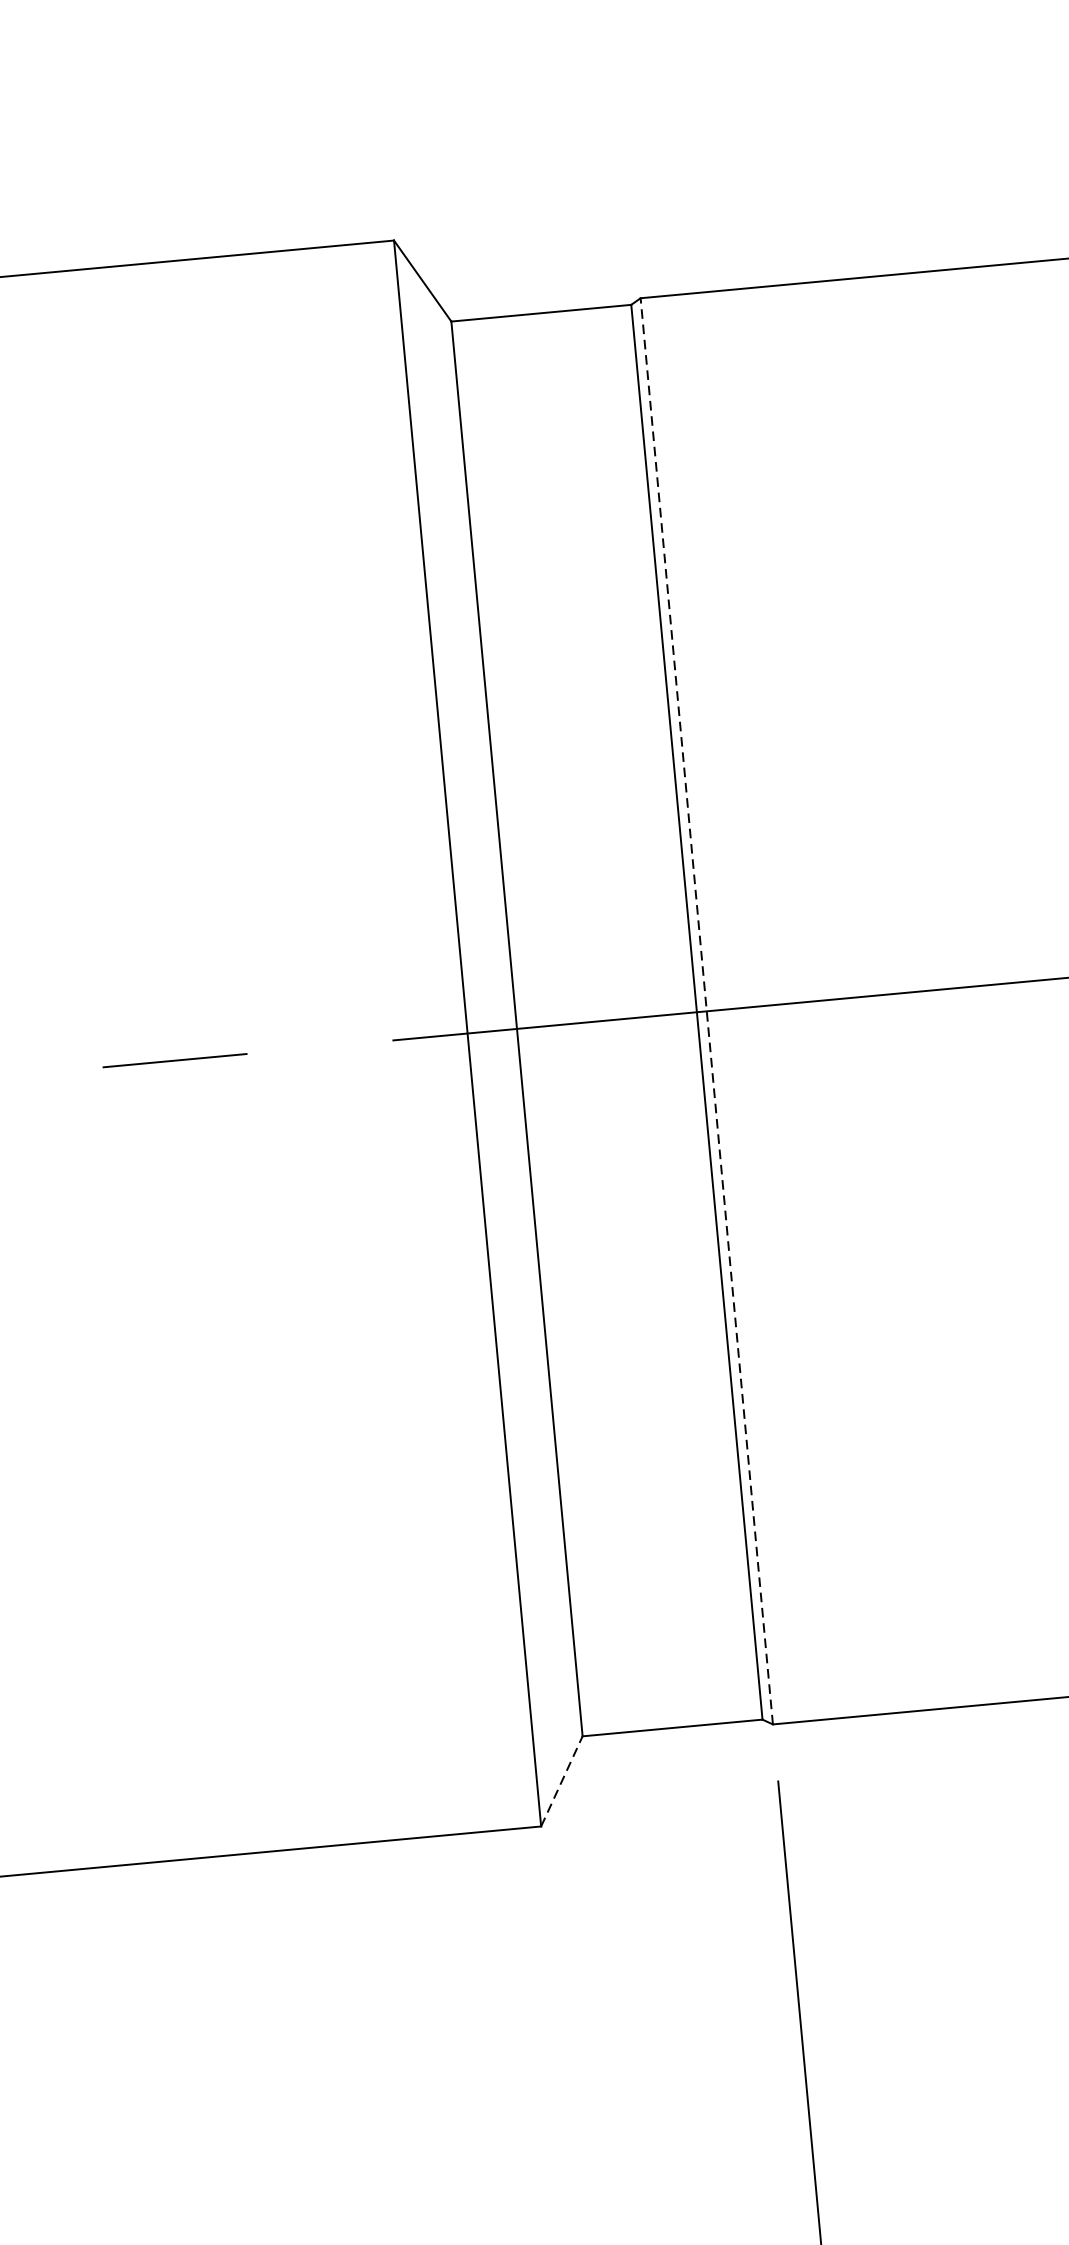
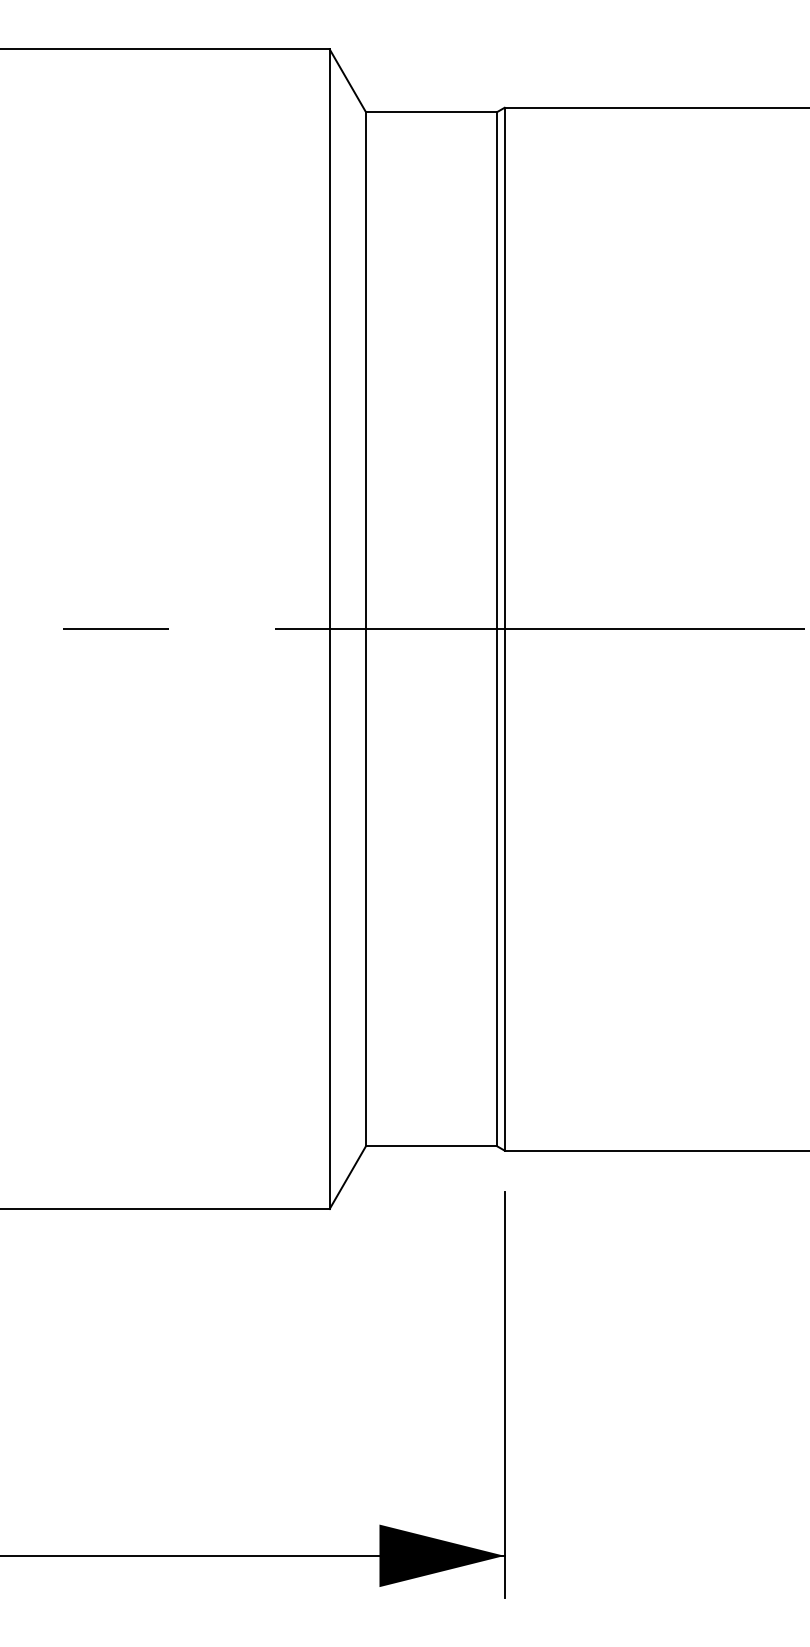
line: (706, 1010) -> (504, 628), dashed -> solid
line: (562, 1781) -> (348, 1177), dashed -> solid

